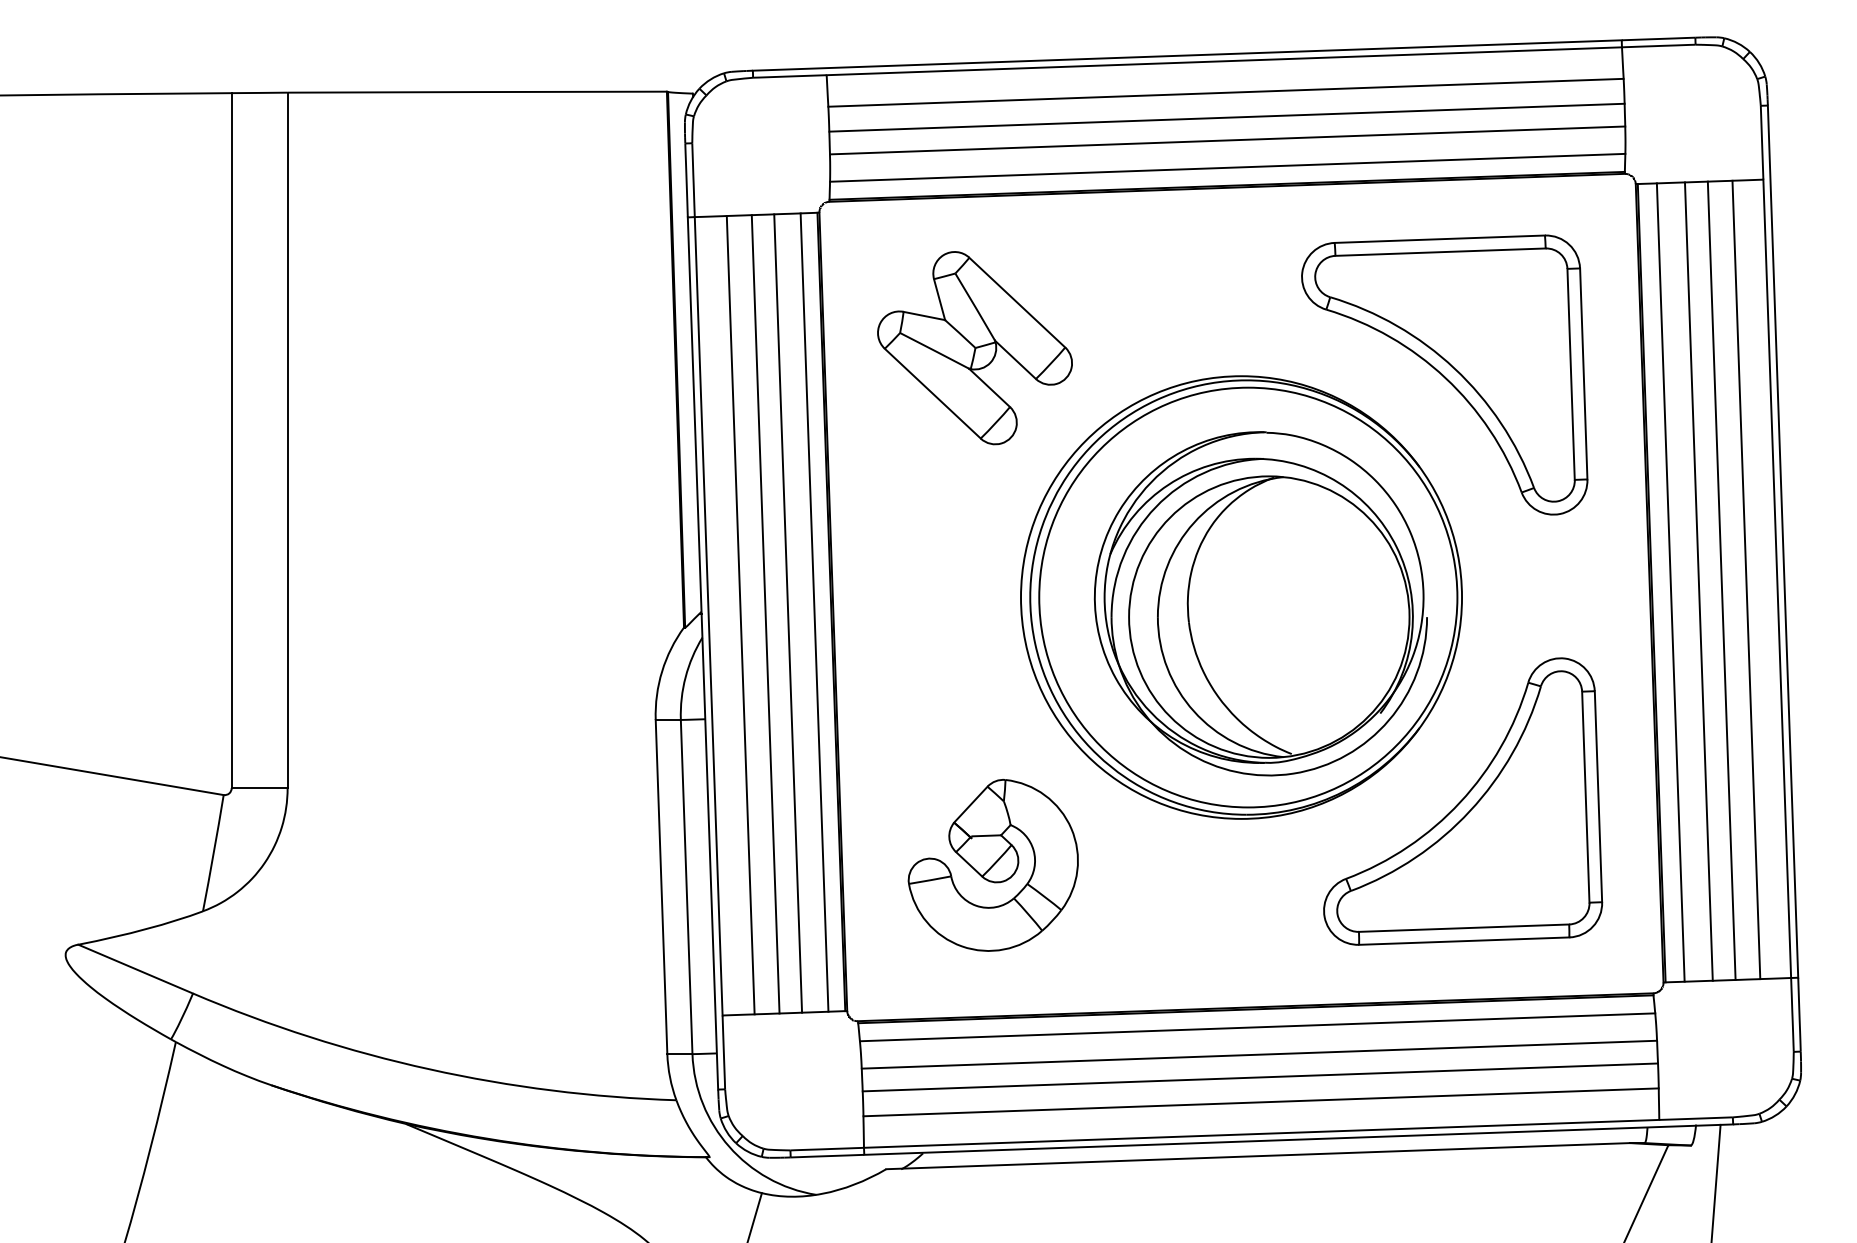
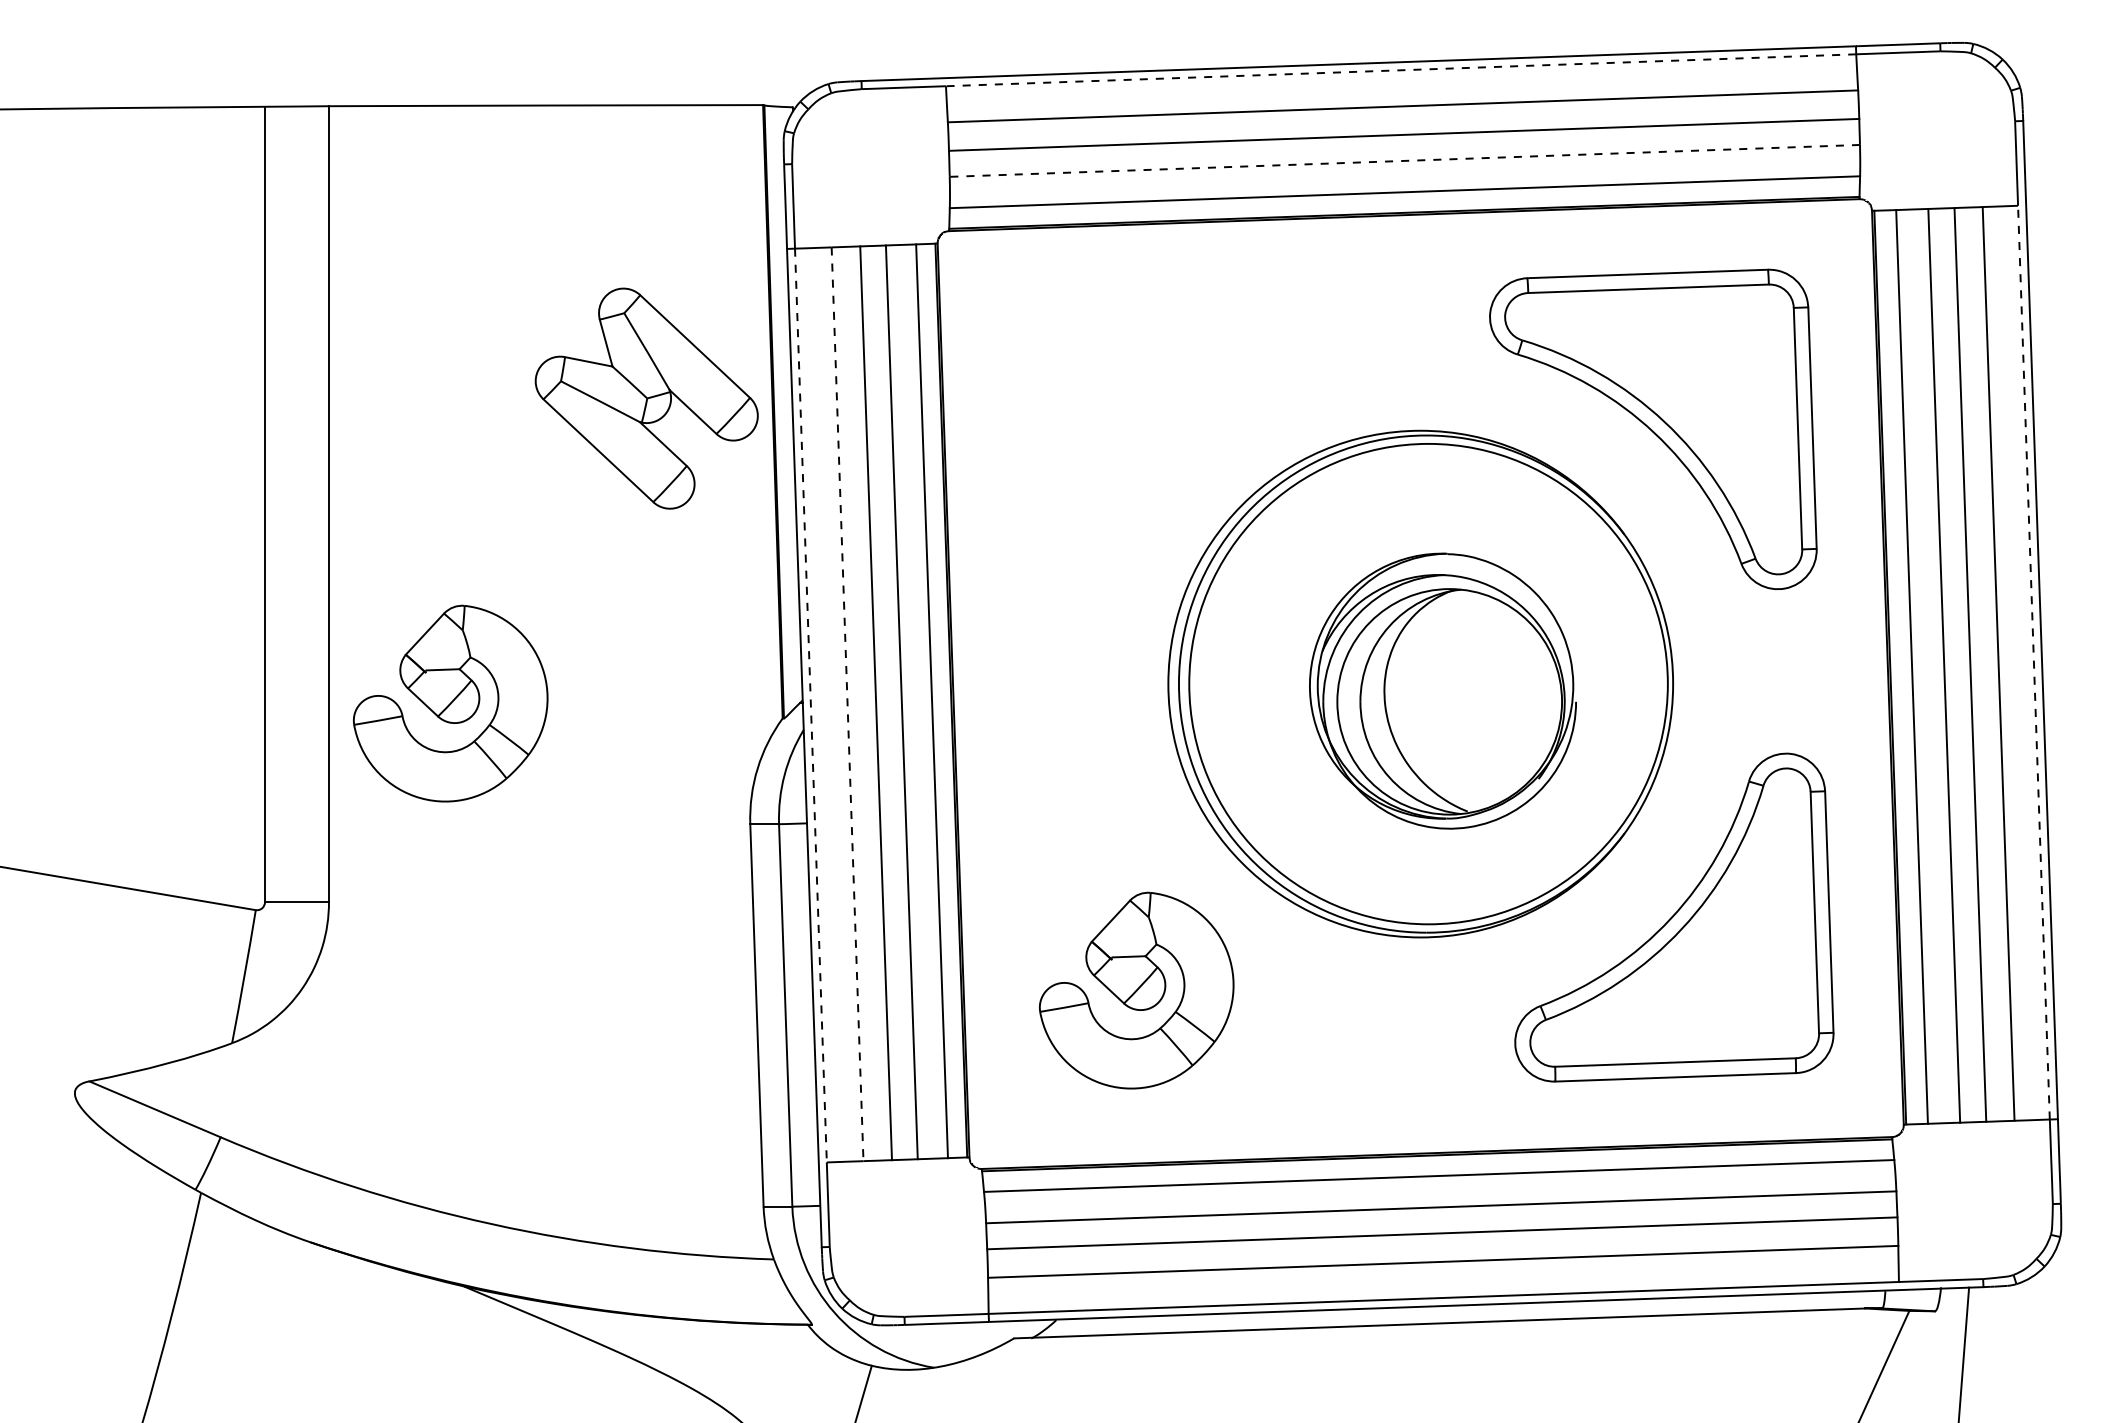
line: (1223, 61) -> (1400, 70), solid -> dashed
line: (1227, 140) -> (1404, 160), solid -> dashed
part: (974, 348) -> (646, 398), moved
line: (1776, 578) -> (2033, 662), solid -> dashed
part: (1260, 603) -> (1442, 690), size x0.7
part: (393, 614) -> (450, 703), added
line: (740, 615) -> (847, 704), solid -> dashed
line: (708, 617) -> (810, 706), solid -> dashed

